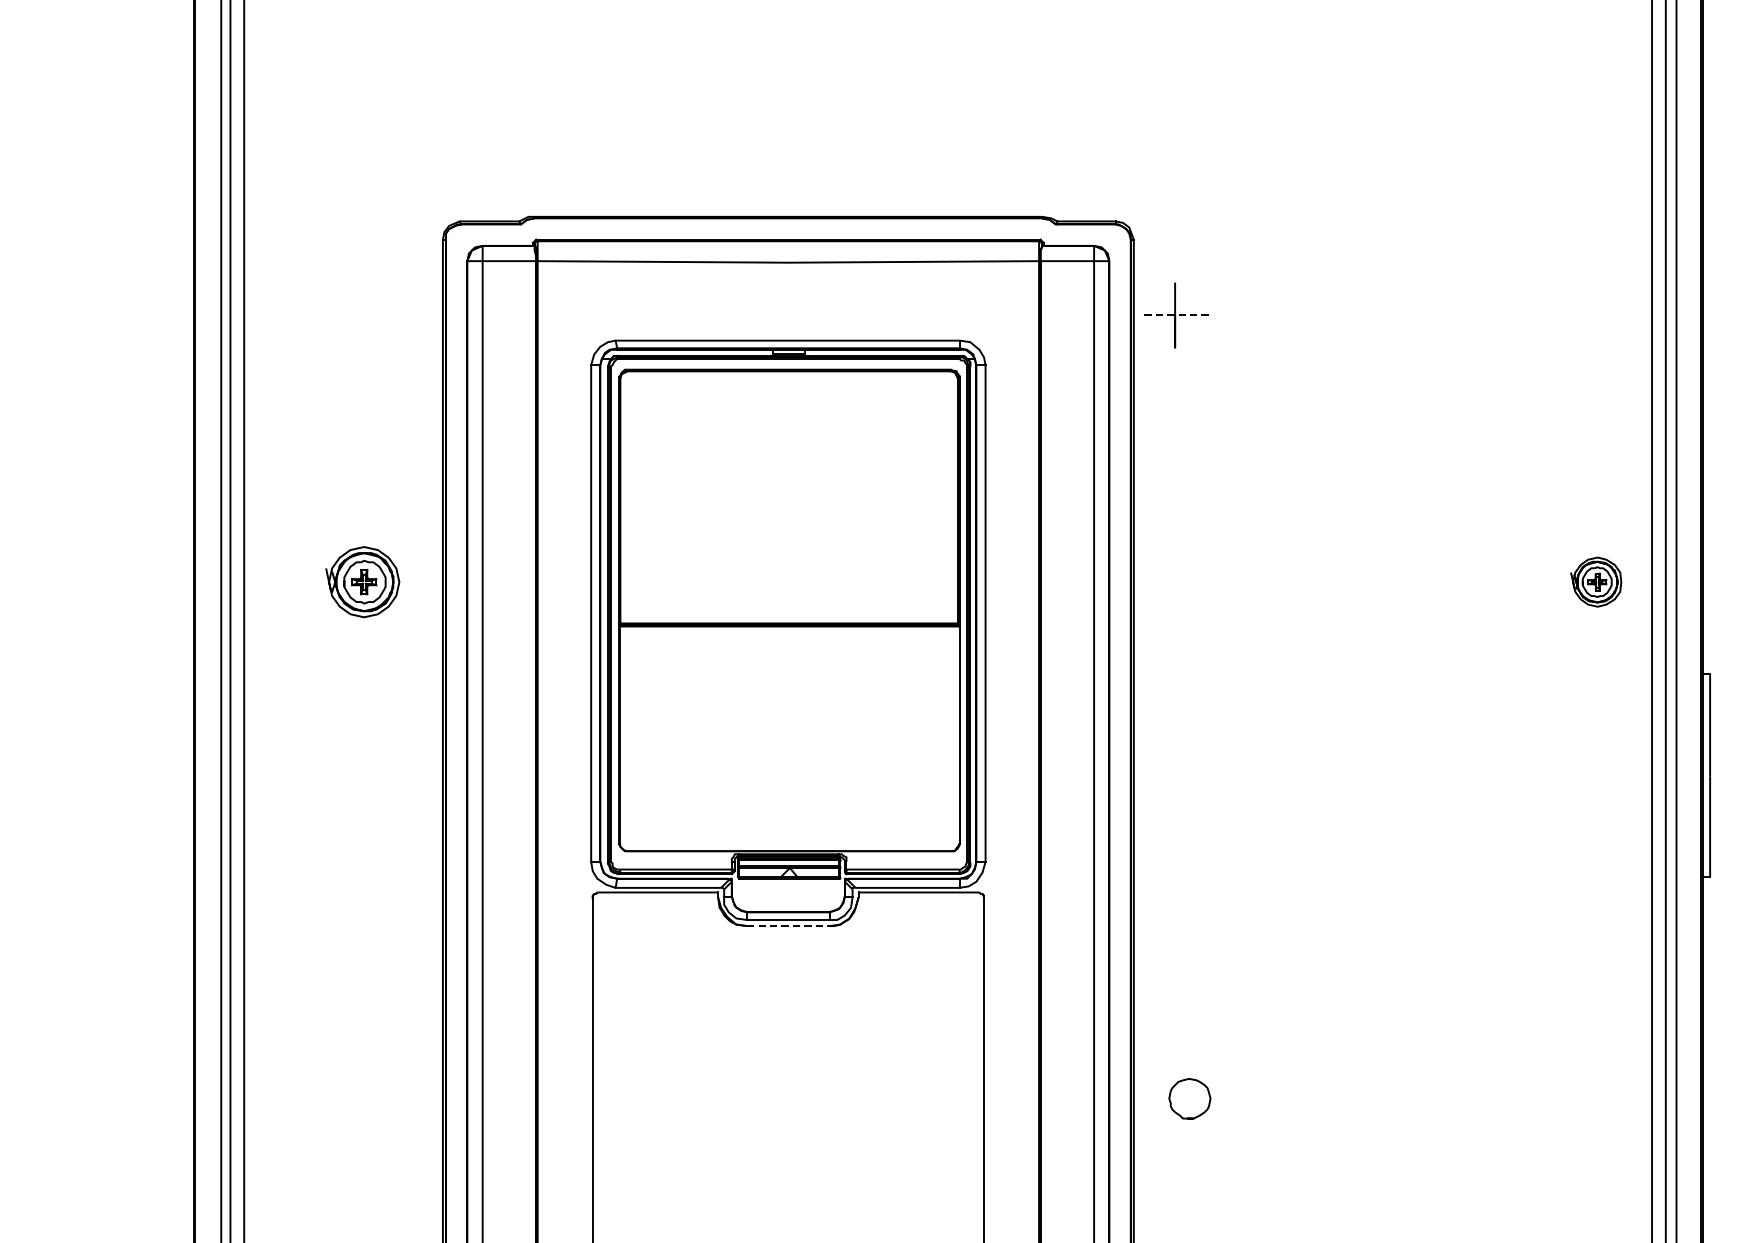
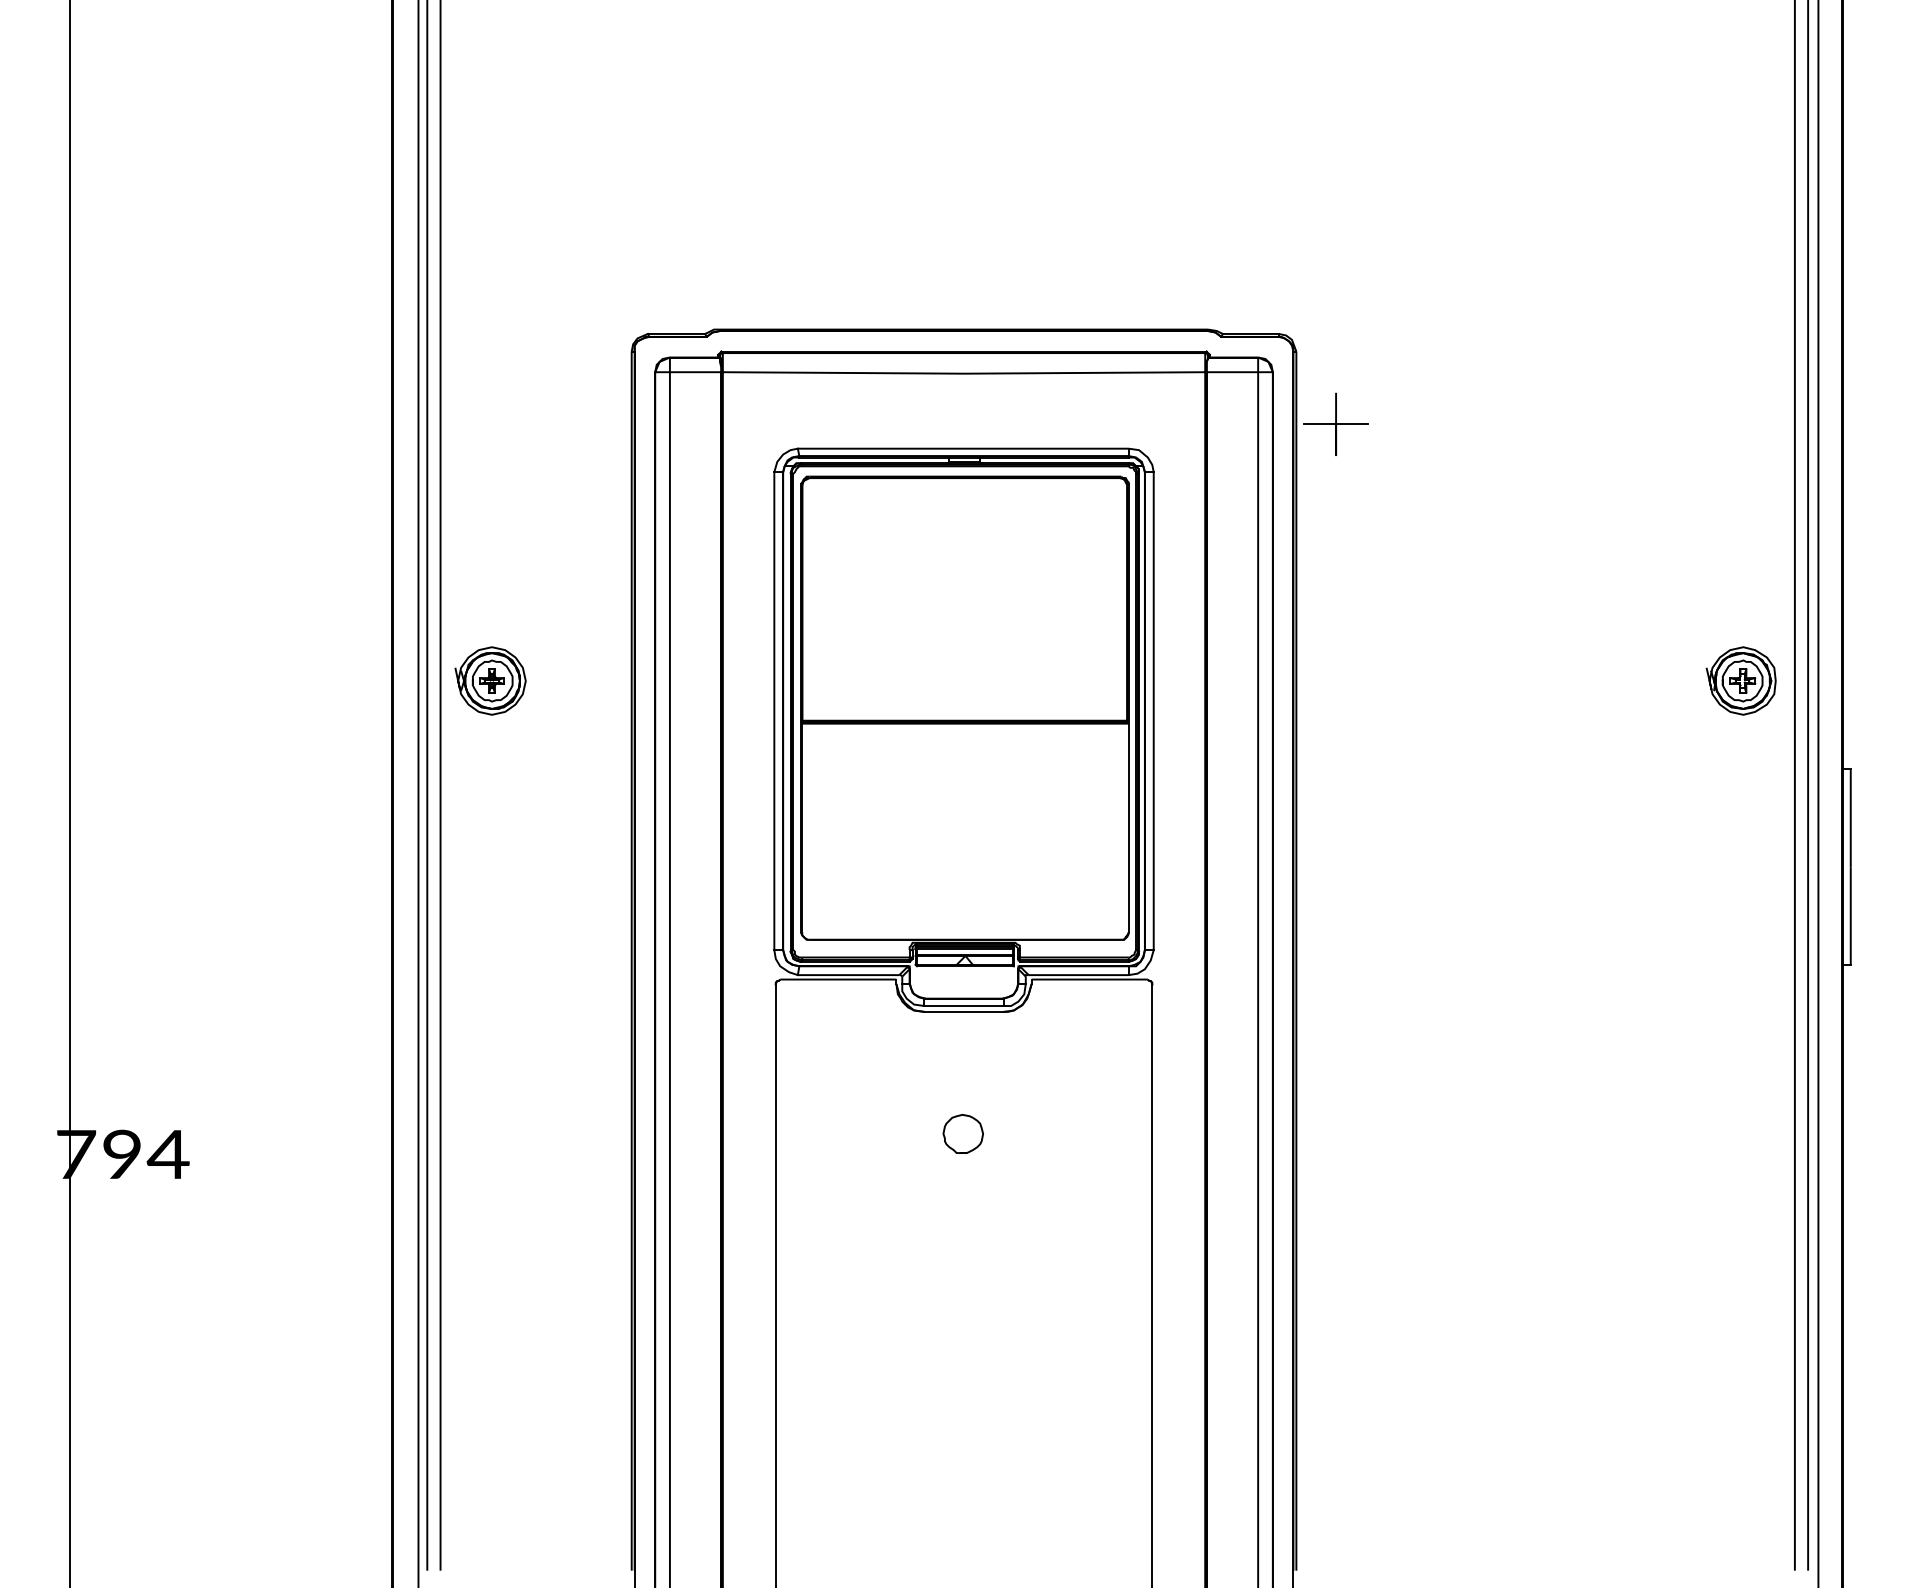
line: (1174, 314) -> (1335, 423), dashed -> solid
part: (362, 581) -> (490, 680), moved
part: (1595, 581) -> (1740, 680), size x1.43
line: (788, 925) -> (964, 1011), dashed -> solid
curve: (1182, 1081) -> (956, 1117), moved

